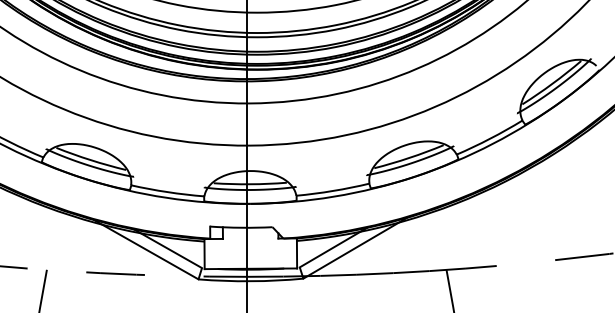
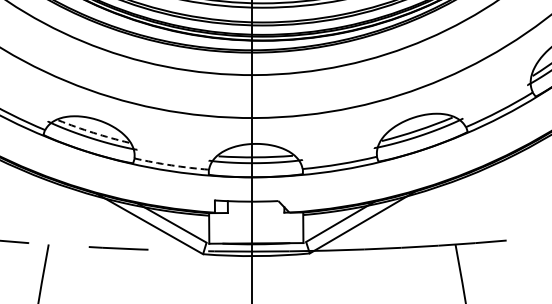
arc: (90, 160) -> (93, 133), solid -> dashed
arc: (167, 192) -> (171, 165), solid -> dashed

